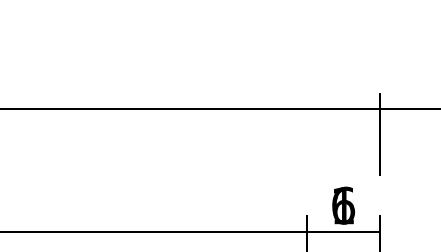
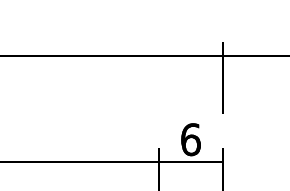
text: (343, 205) -> (190, 139), 1 -> 6

